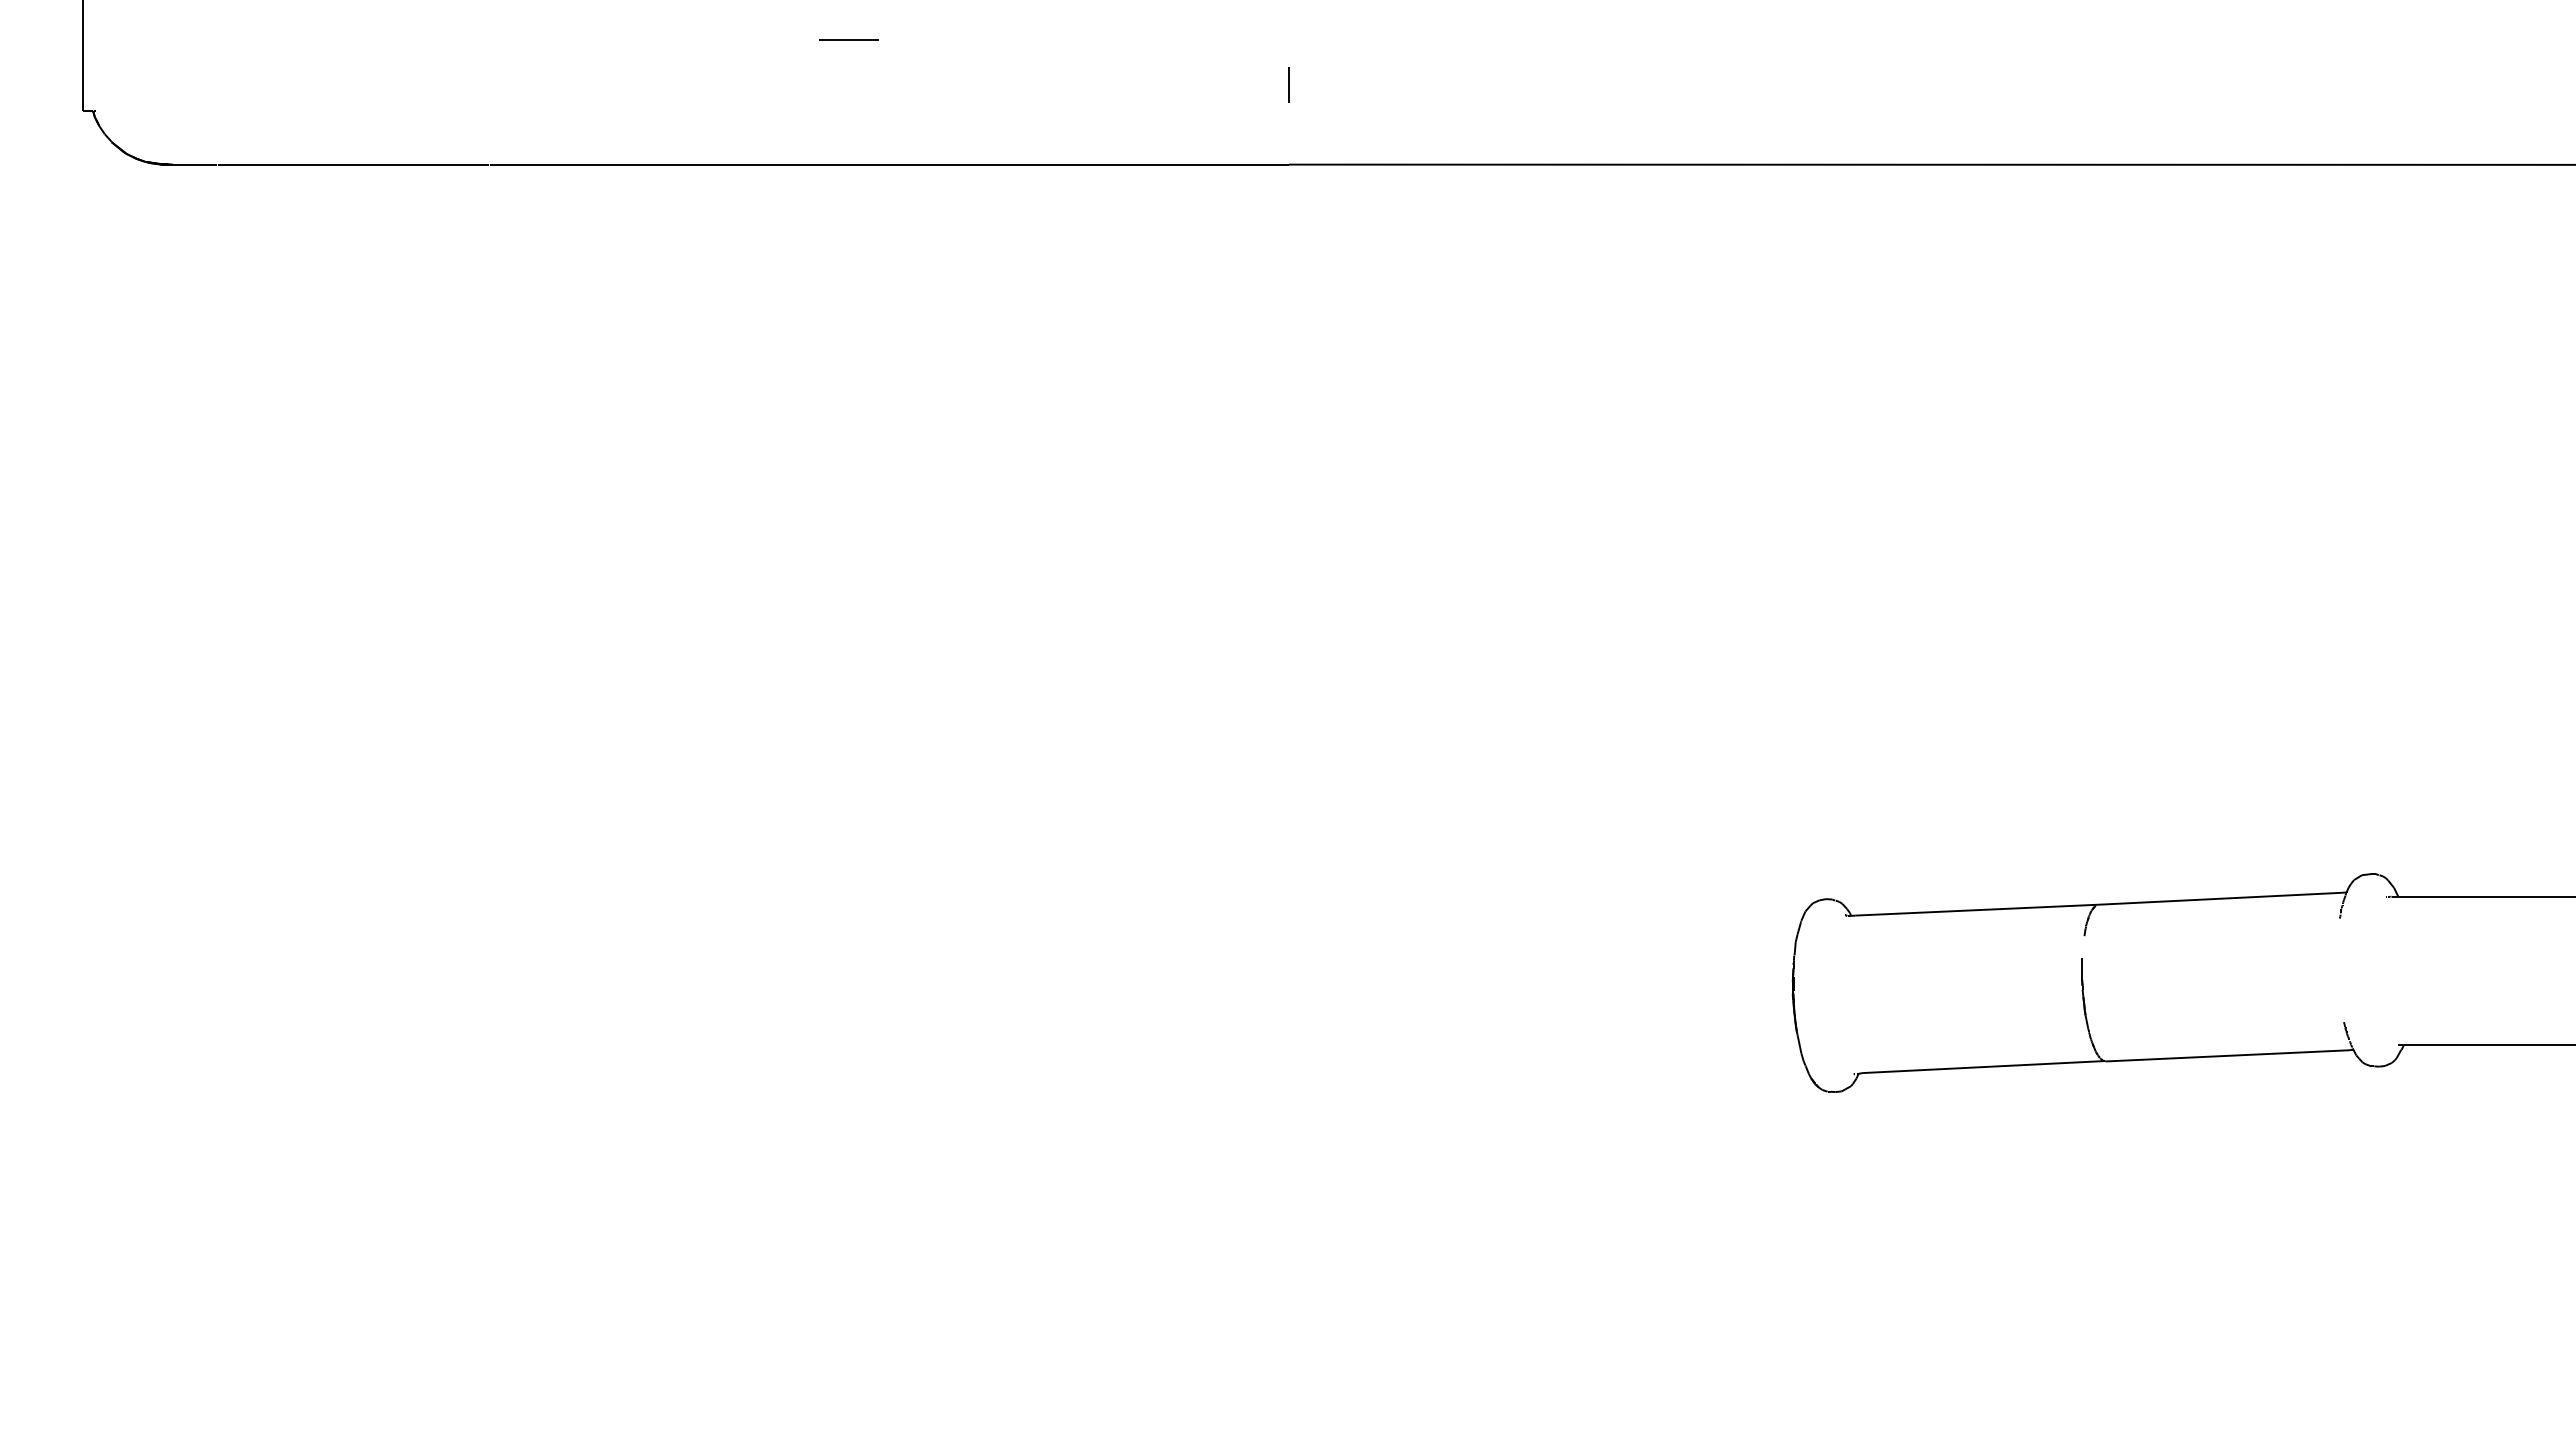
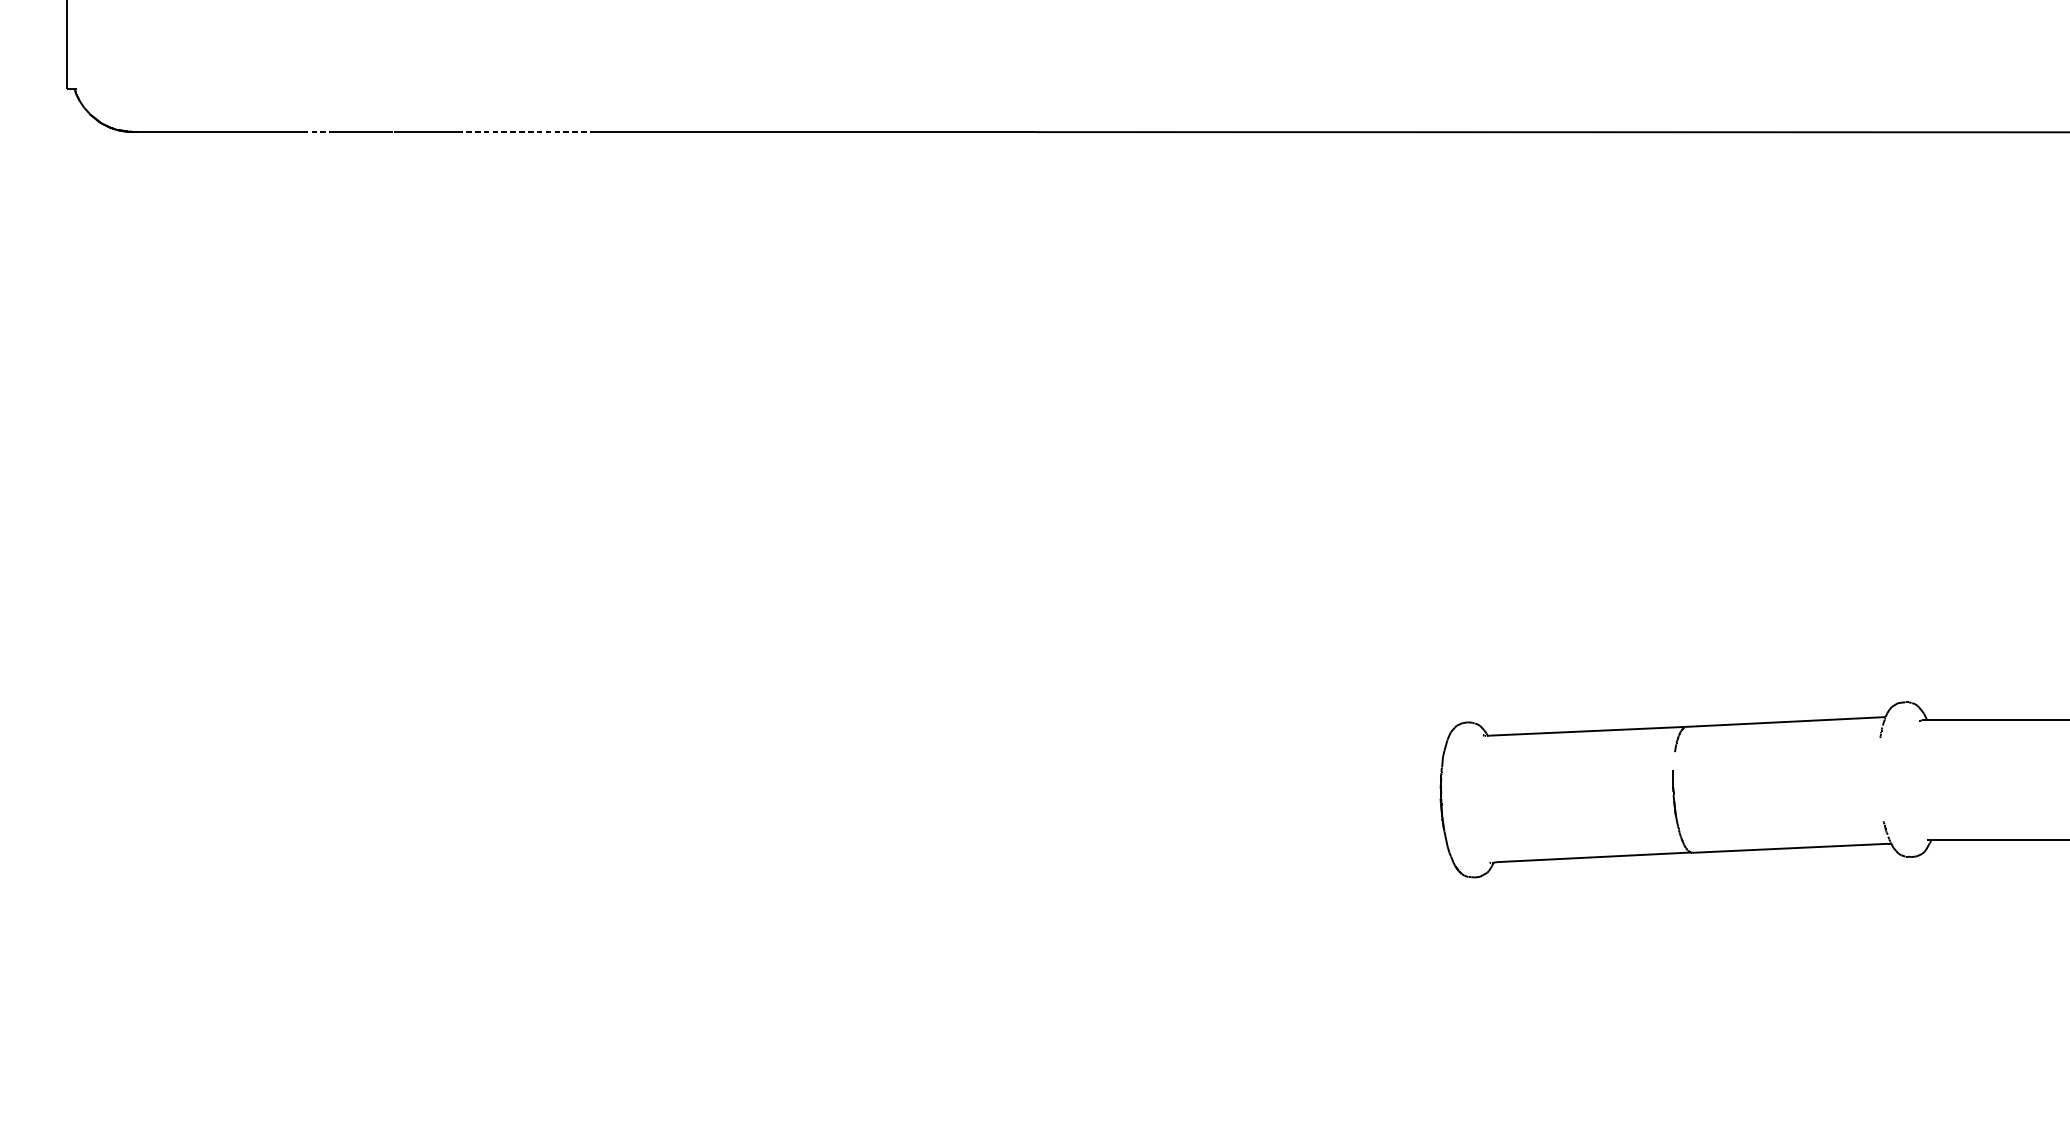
line: (848, 39) -> (681, 31), removed
line: (1288, 84) -> (1035, 67), removed
line: (397, 164) -> (319, 132), solid -> dashed
line: (657, 164) -> (528, 132), solid -> dashed

